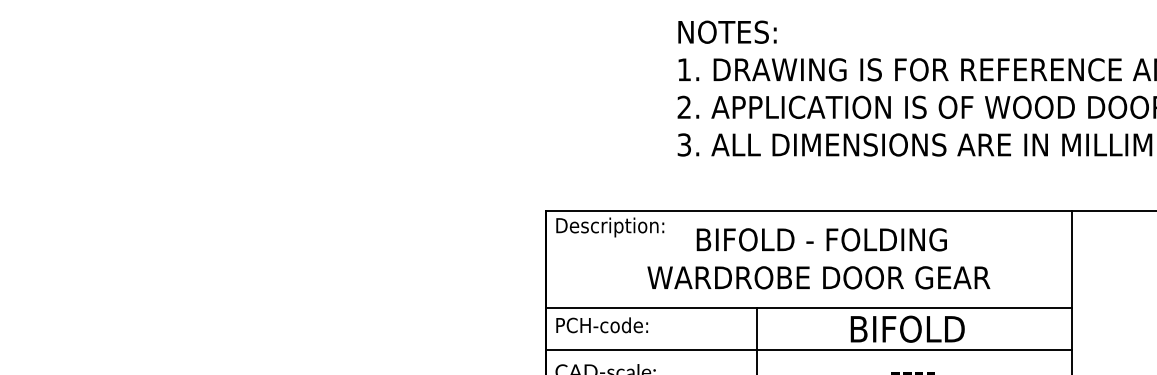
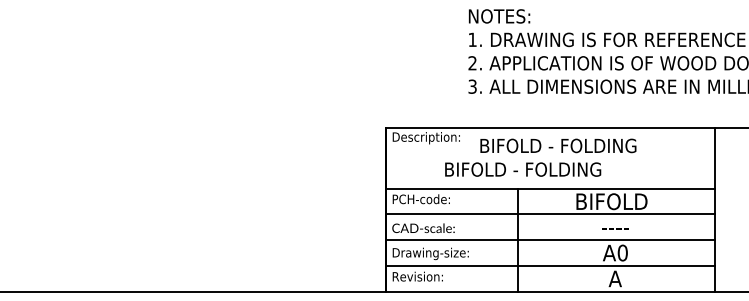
text: (815, 277) -> (554, 169), WARDROBE DOOR GEAR -> BIFOLD - FOLDING

